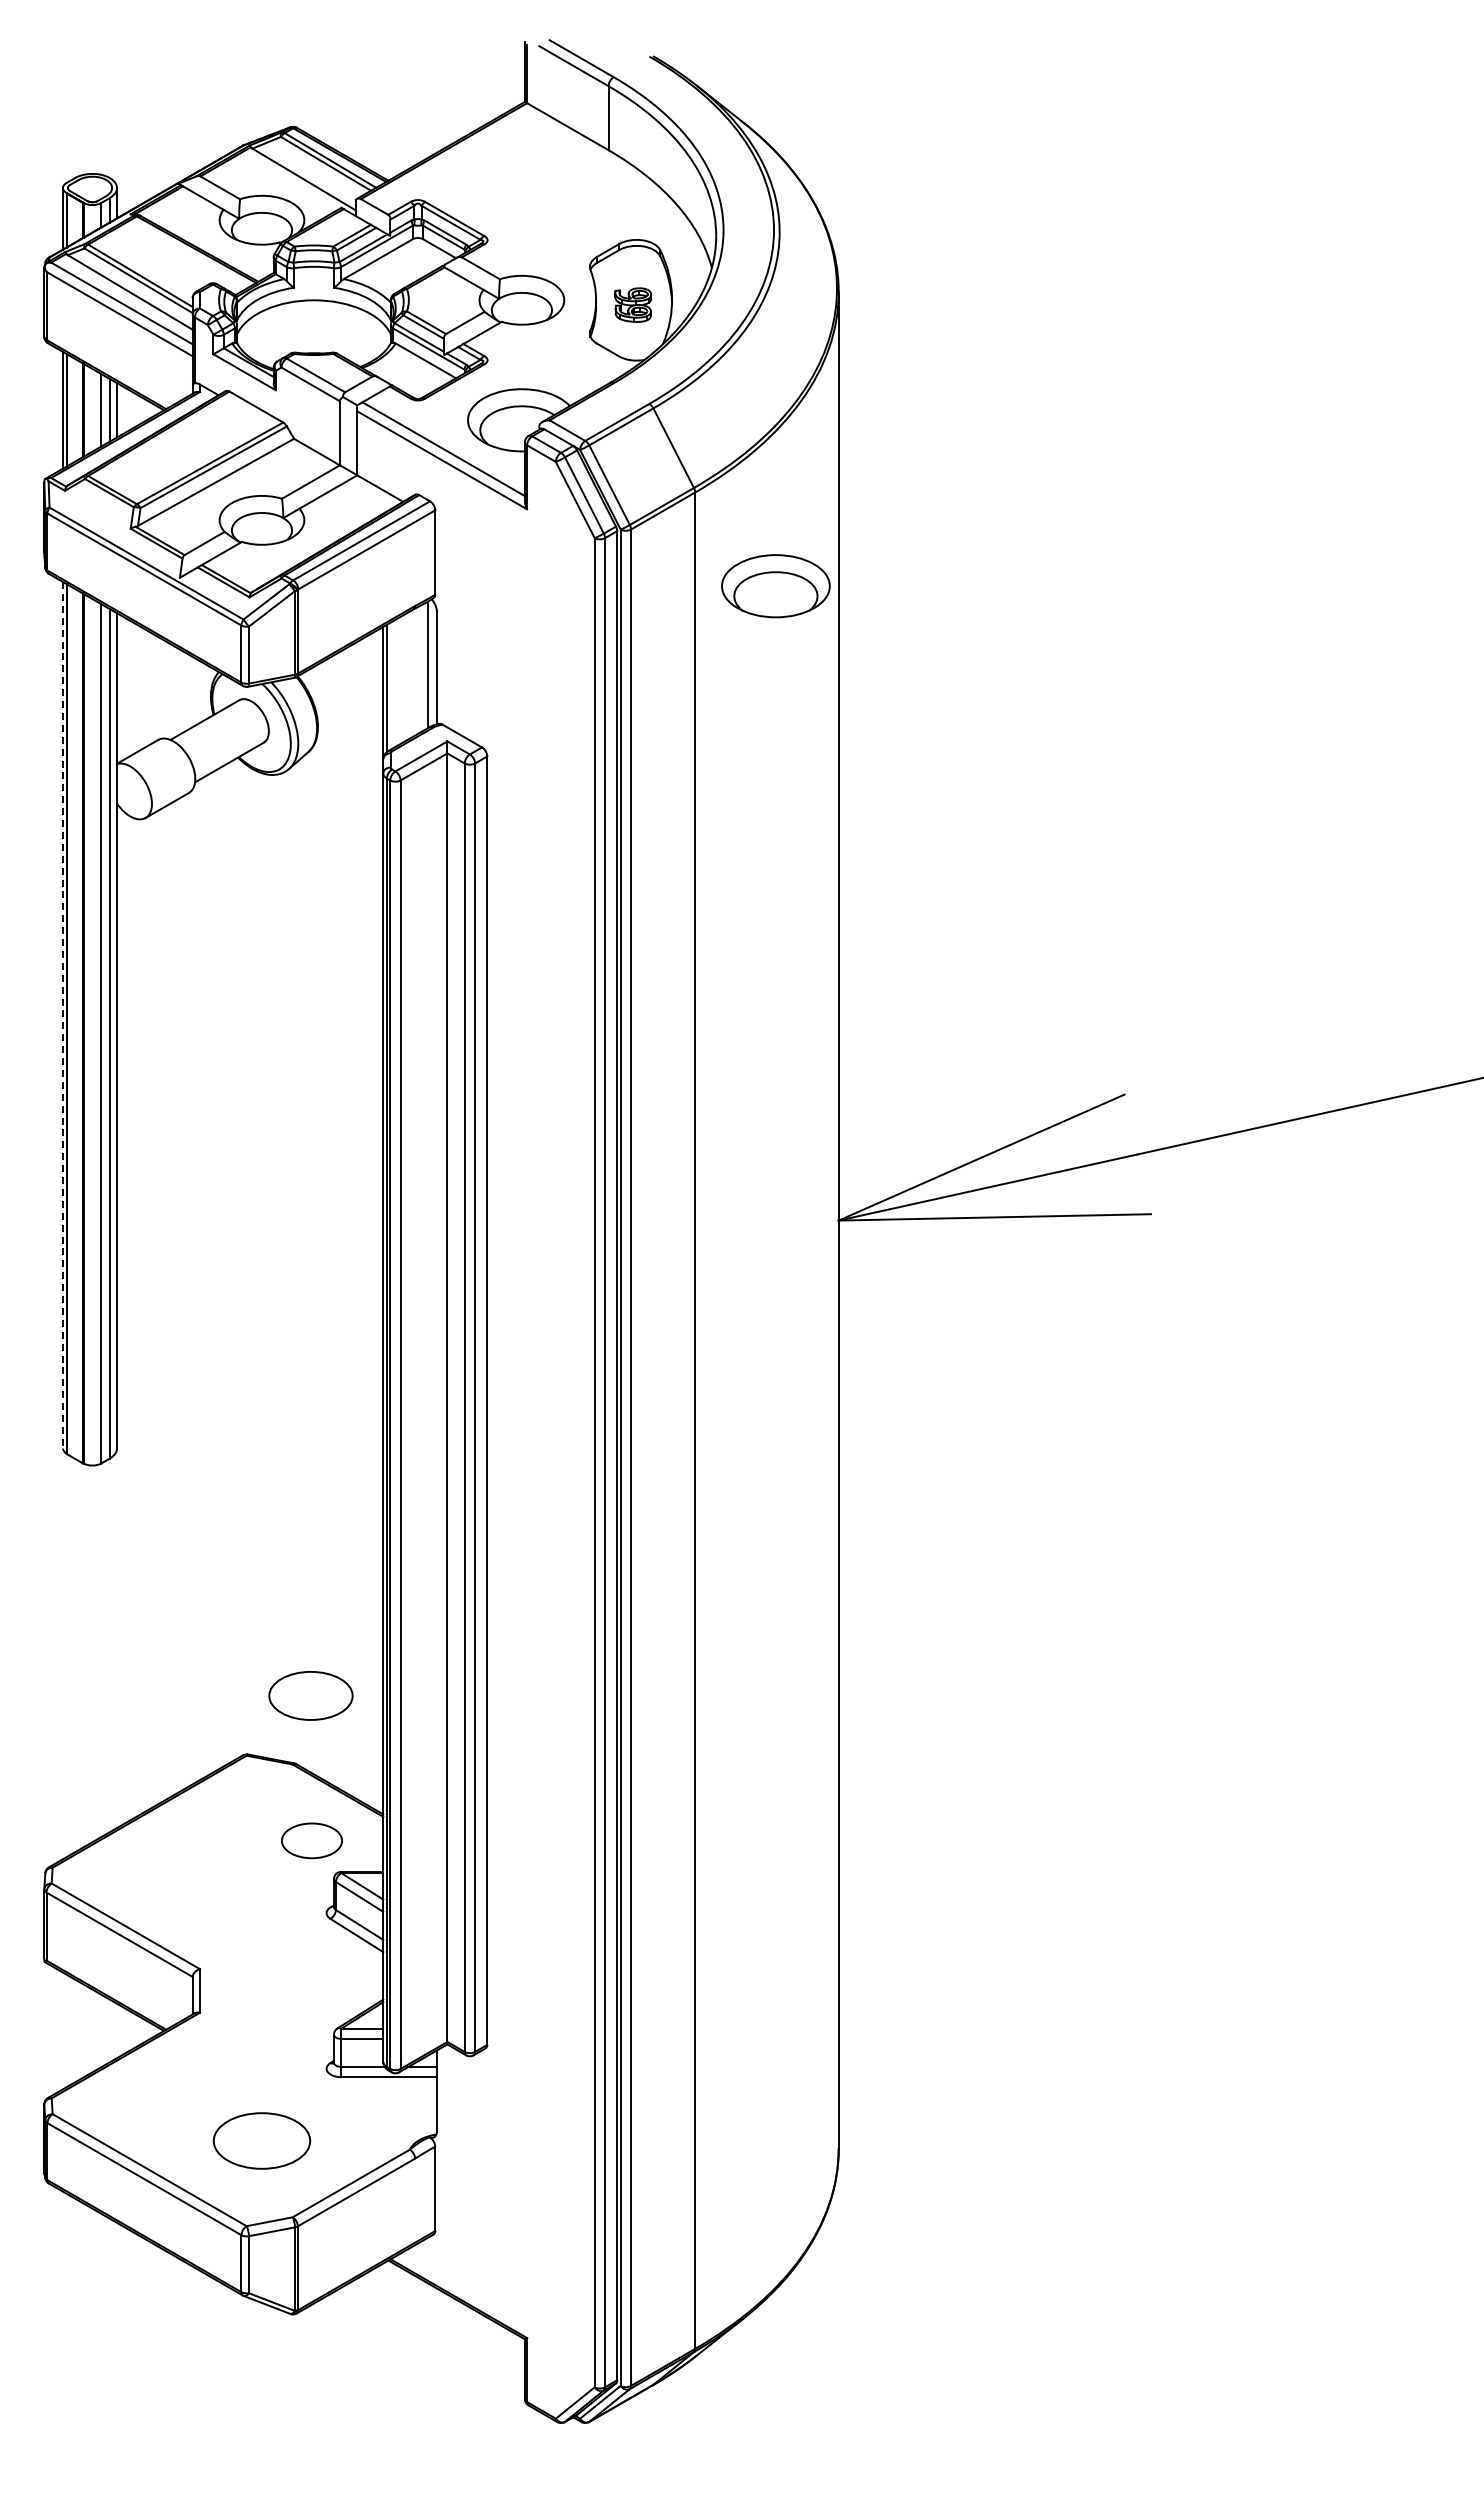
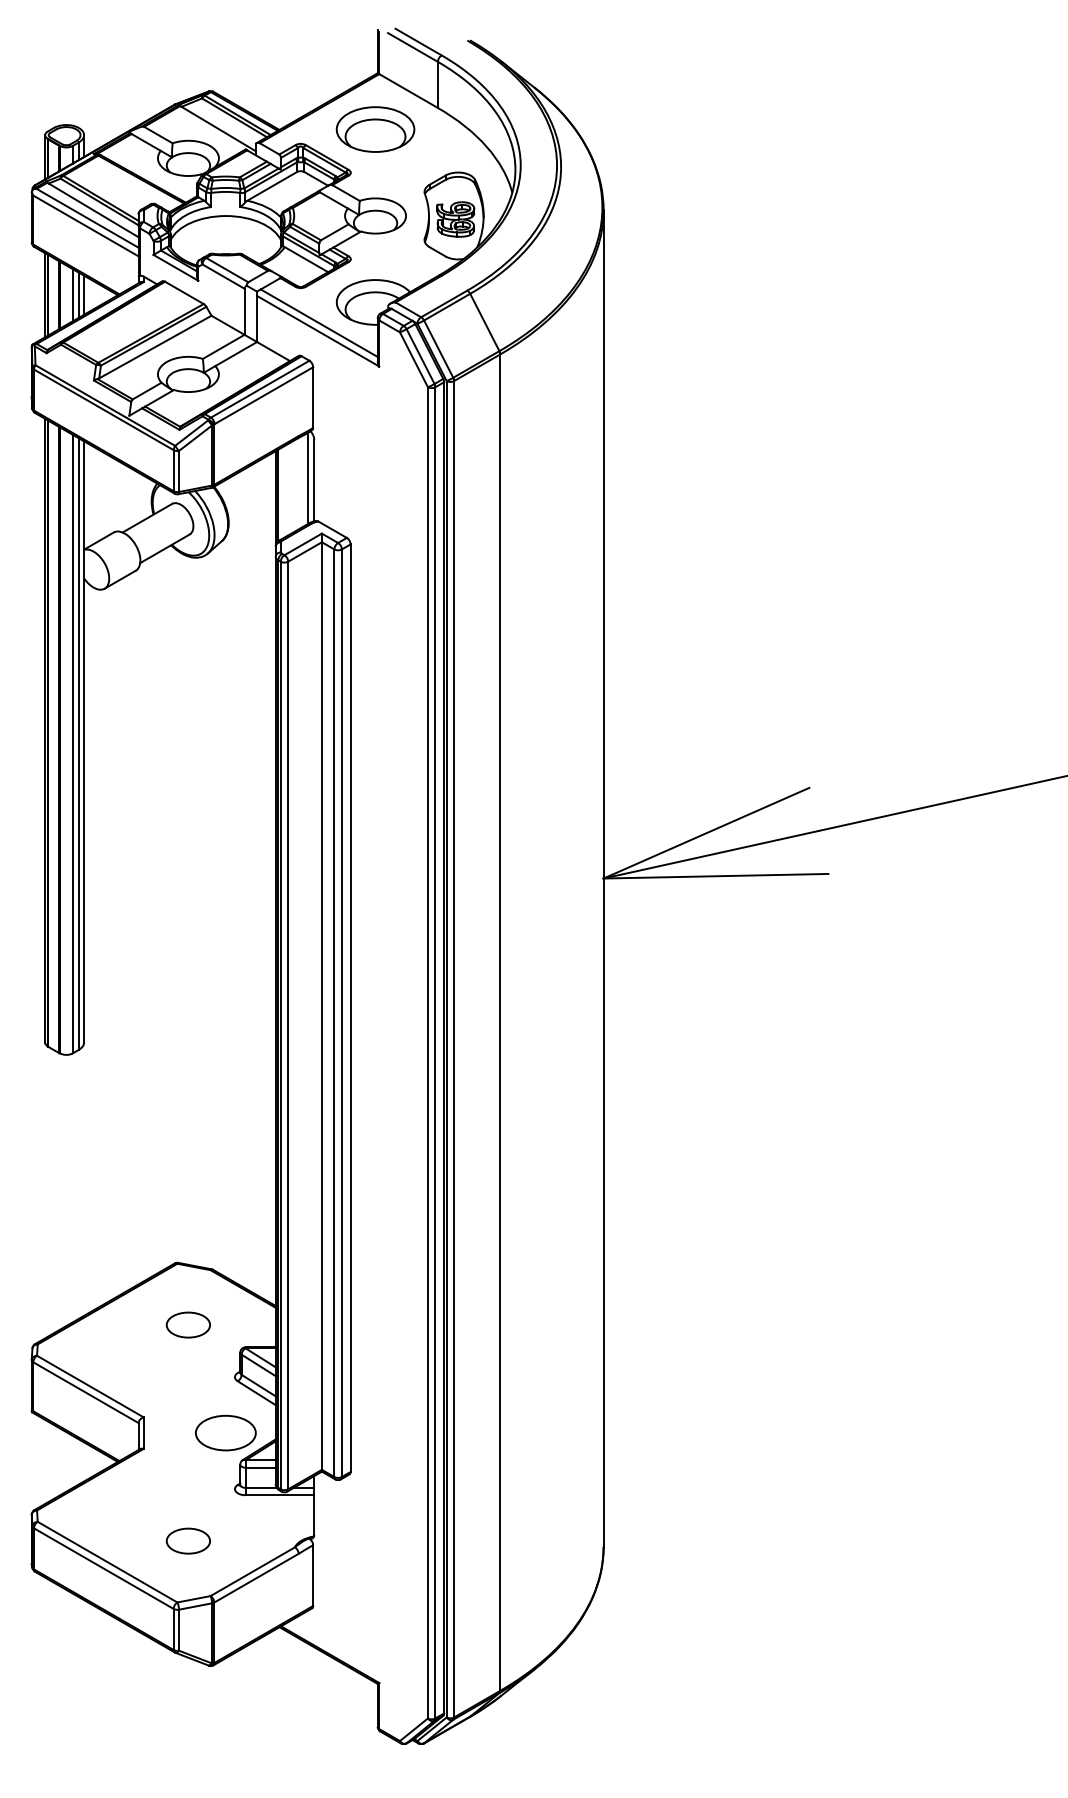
part: (632, 304) -> (455, 219), size x1.43
part: (775, 586) -> (375, 129), moved
line: (62, 1015) -> (44, 730), dashed -> solid
part: (310, 1695) -> (225, 1432), moved
part: (311, 1840) -> (188, 1324), moved
part: (261, 2140) -> (188, 1540), size x0.62

